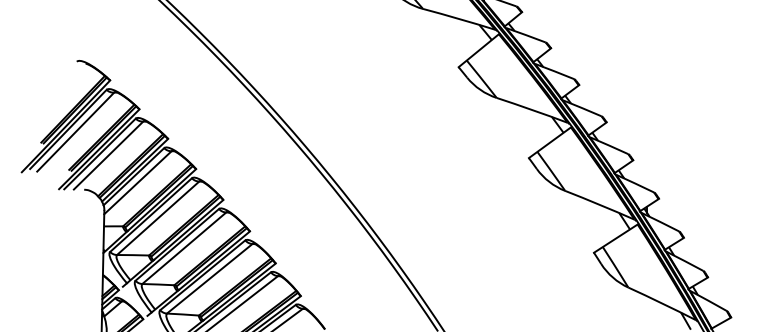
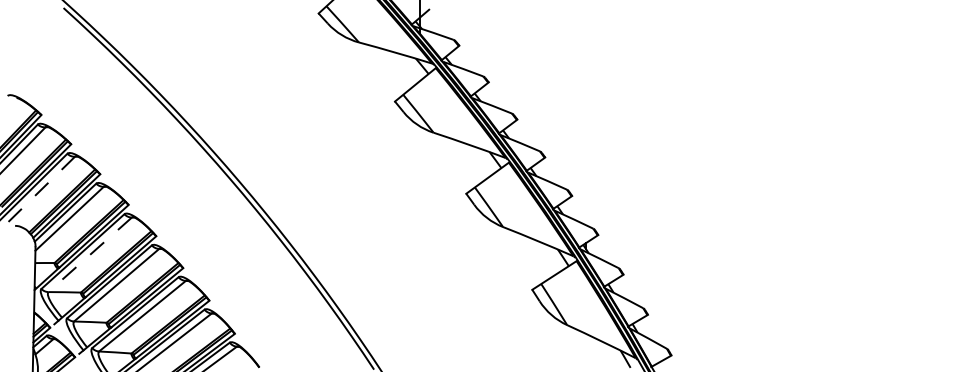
line: (108, 155) -> (39, 191), solid -> dashed
line: (158, 217) -> (90, 254), solid -> dashed

